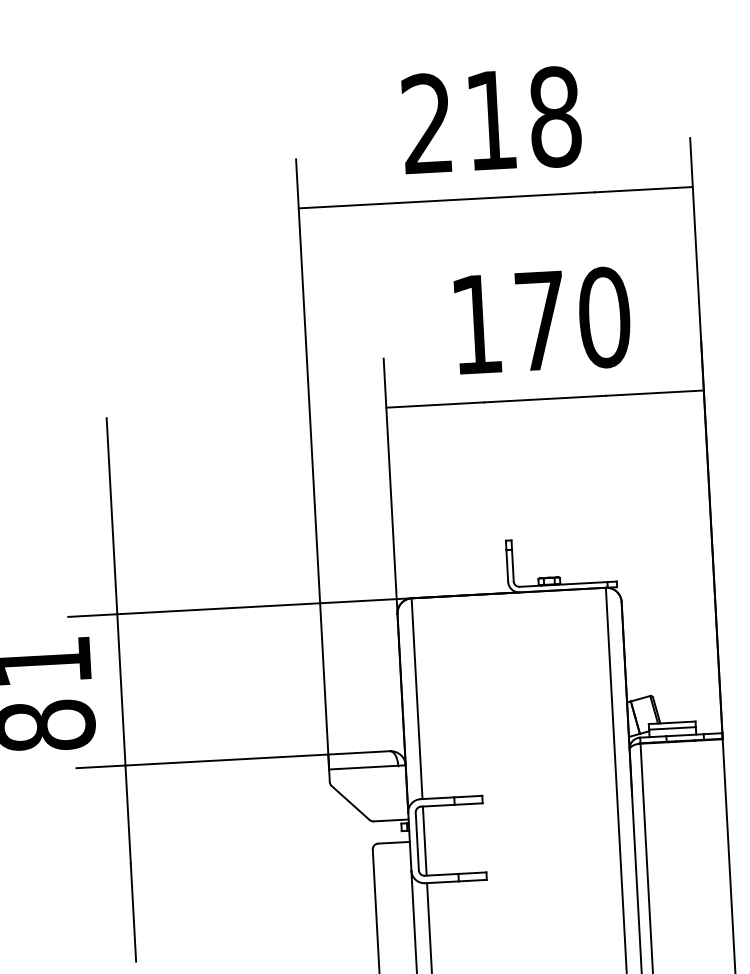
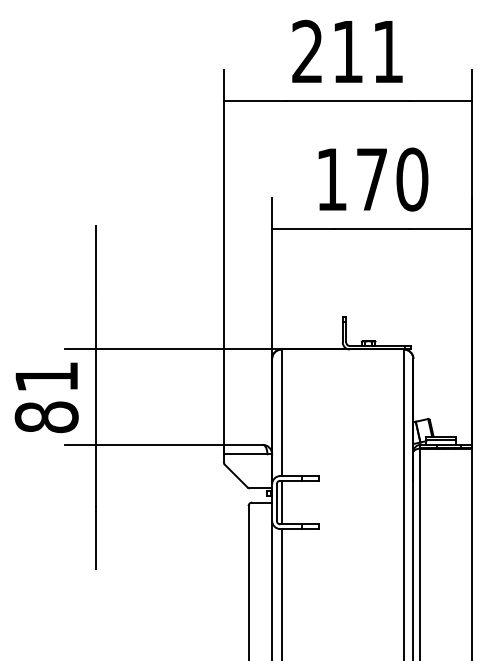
text: (555, 116) -> (388, 51), 218 -> 211

